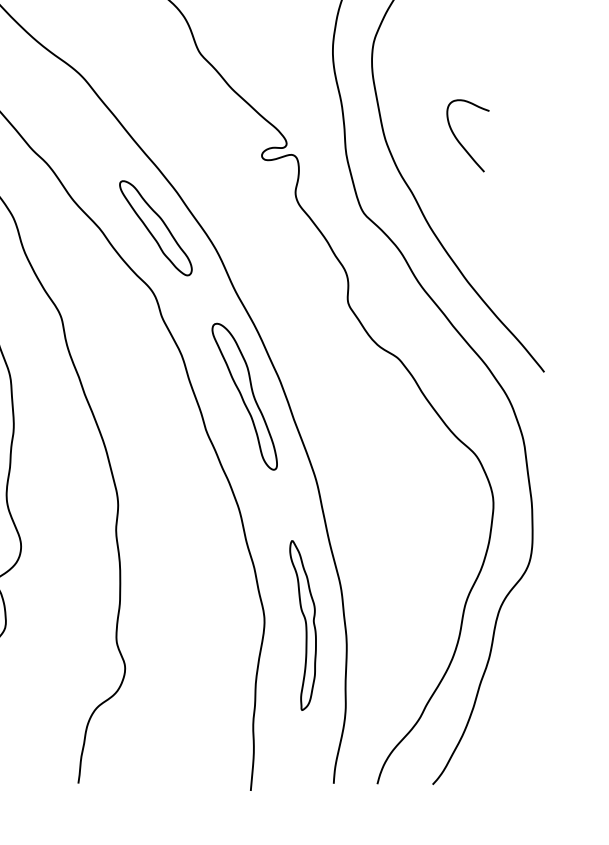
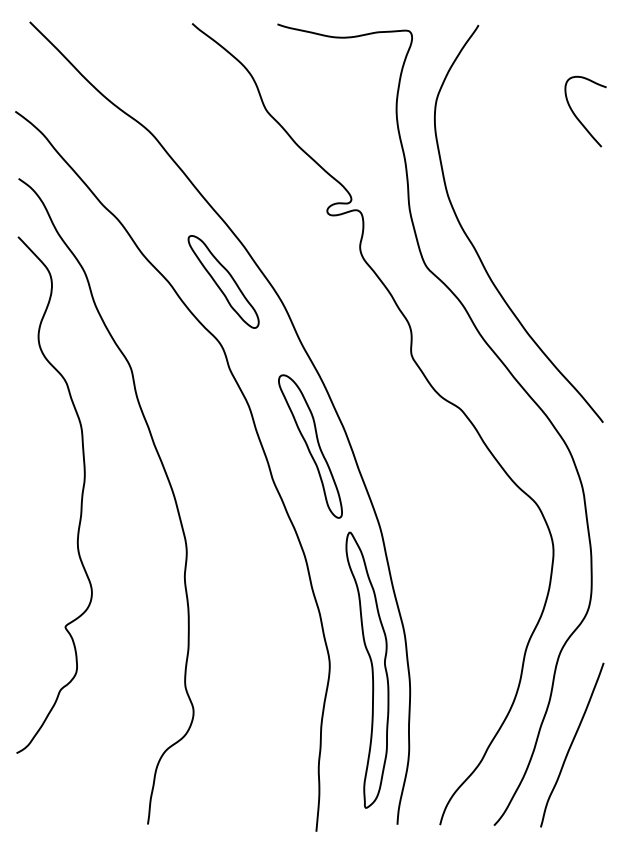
curve: (458, 139) -> (576, 115), moved
part: (303, 624) -> (367, 669), size x1.67
curve: (512, 701) -> (572, 744), added

